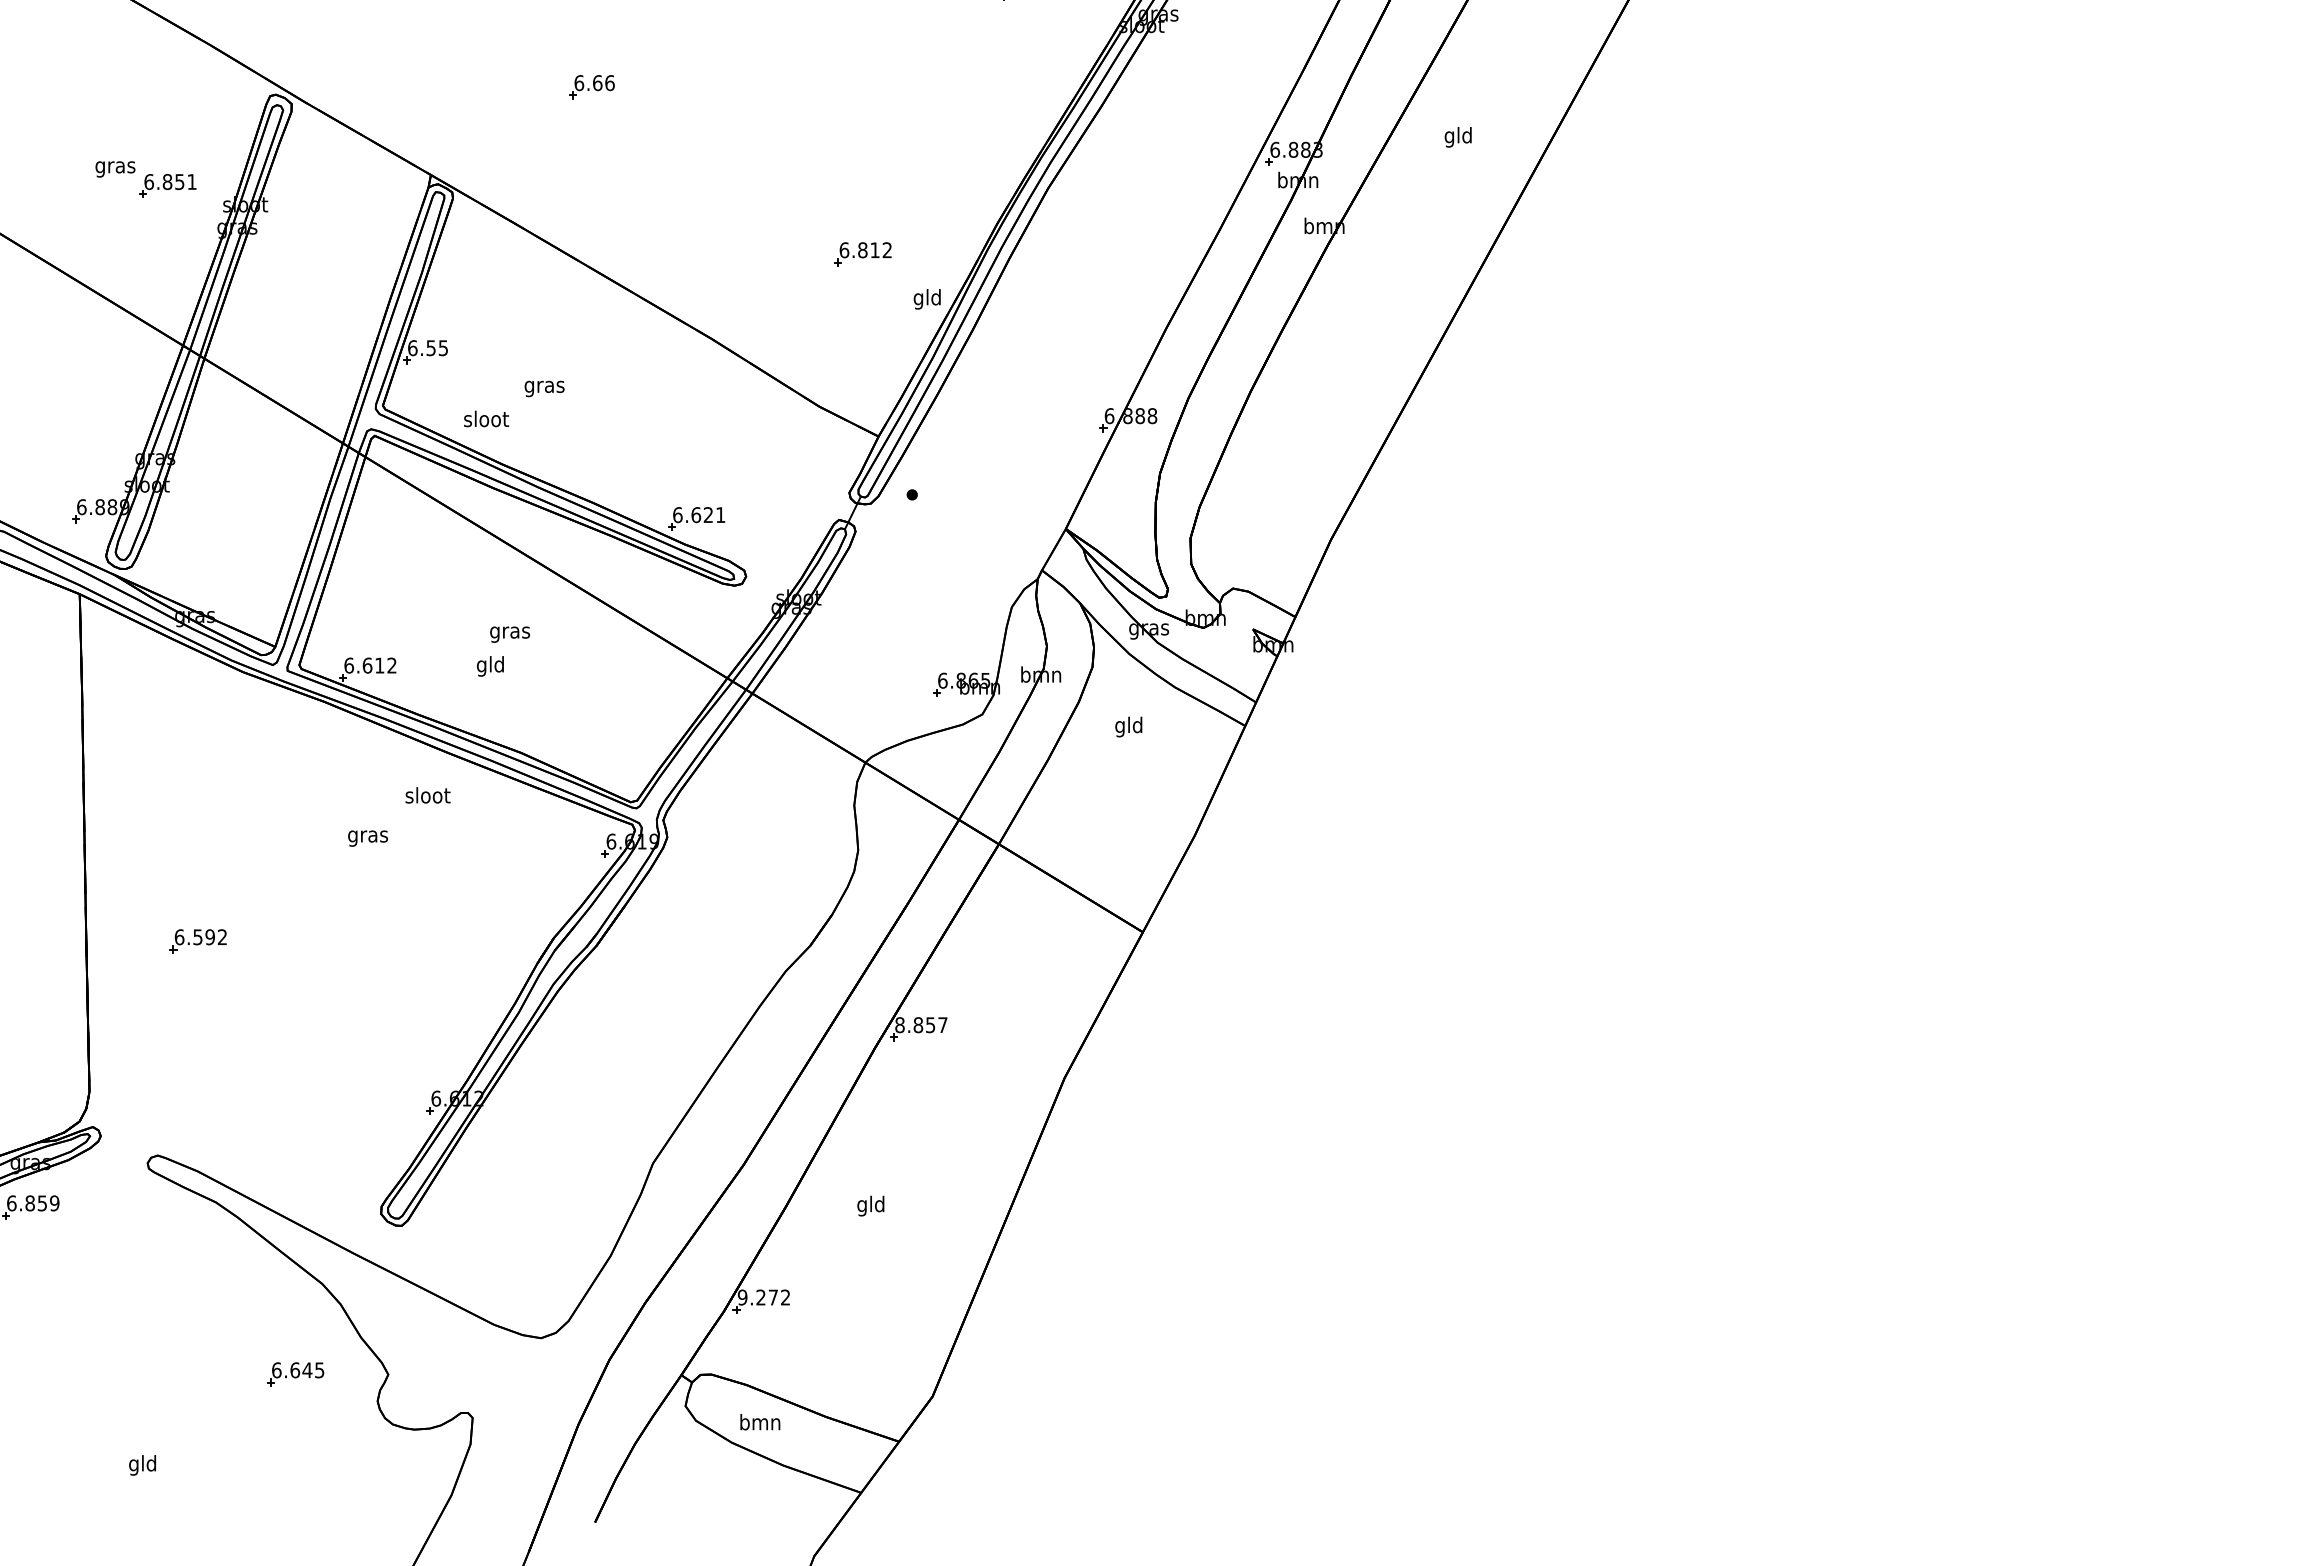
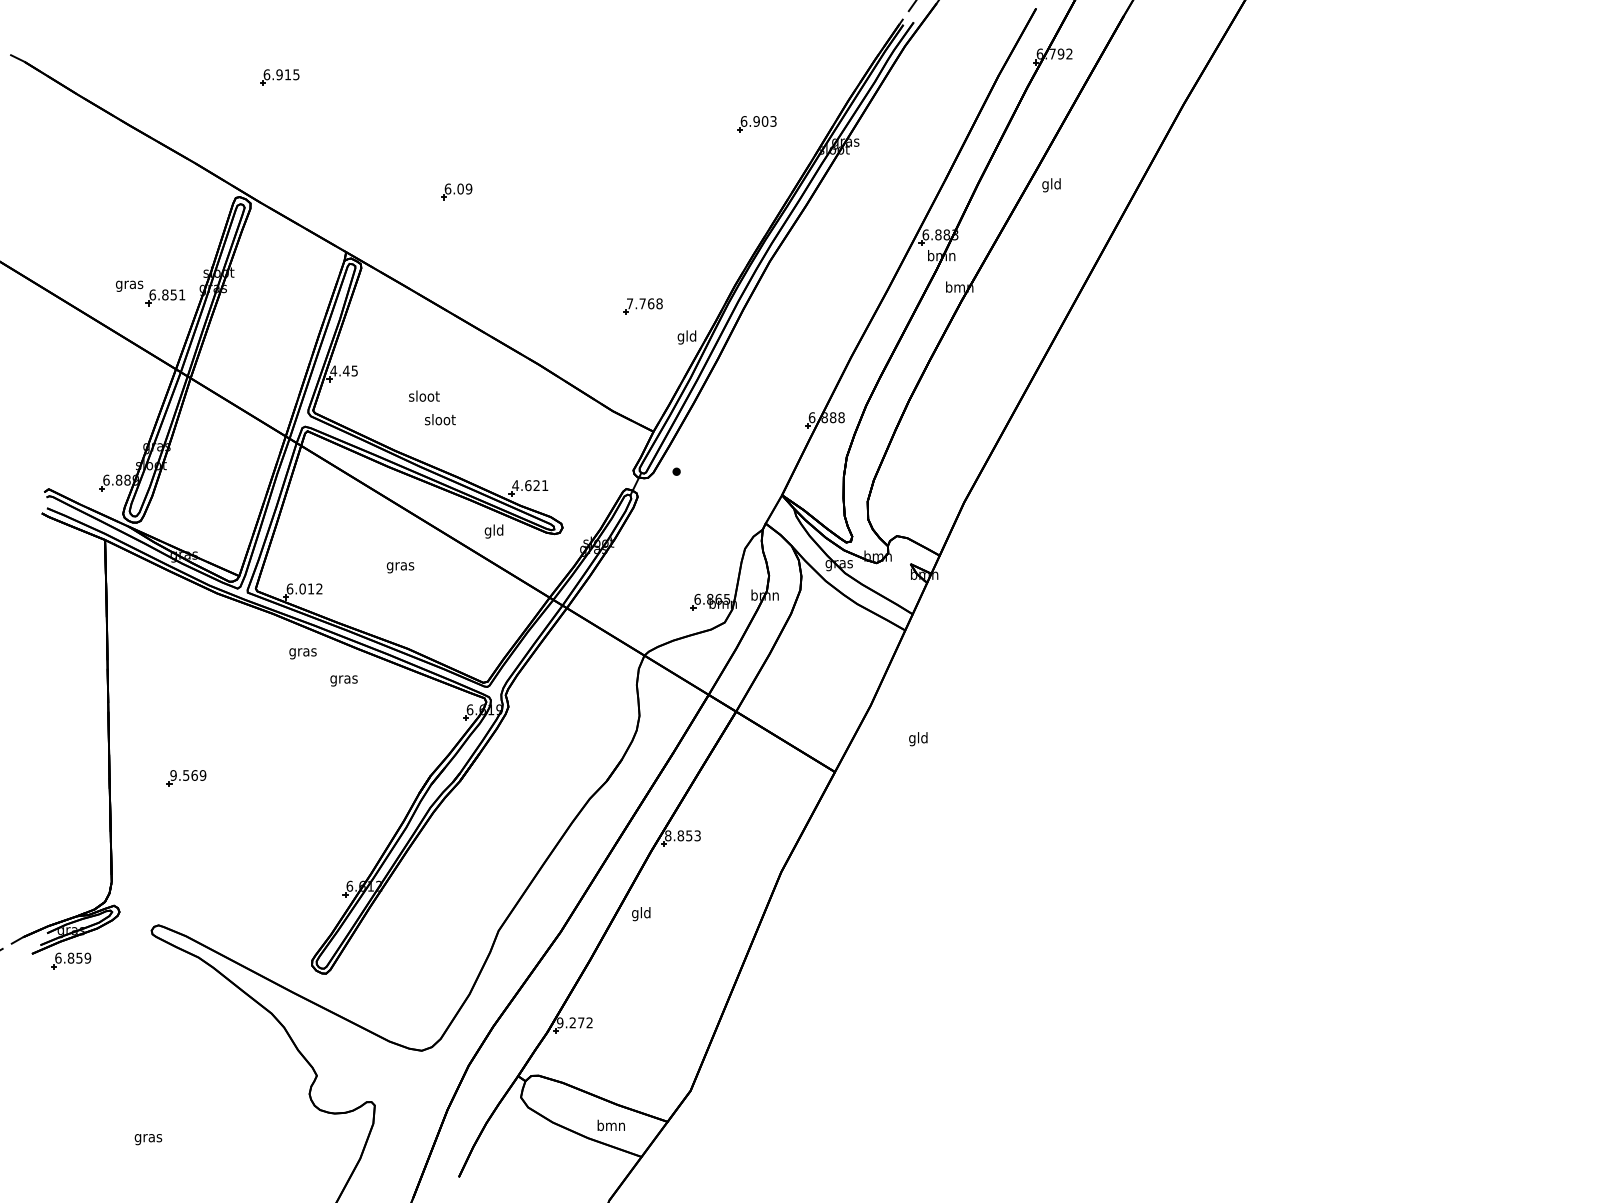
text: (603, 82) -> (464, 188), 6.66 -> 6.09
text: (1458, 137) -> (1051, 185), moved
part: (145, 179) -> (150, 293), moved
text: (865, 249) -> (644, 303), 6.812 -> 7.768
text: (421, 347) -> (339, 370), 6.55 -> 4.45
text: (545, 386) -> (424, 397), gras -> sloot
text: (486, 418) -> (440, 419), moved
text: (677, 514) -> (515, 485), 6.621 -> 4.621
text: (367, 664) -> (302, 588), 6.612 -> 6.012
text: (489, 666) -> (493, 531), moved
text: (1129, 727) -> (918, 739), moved
text: (427, 797) -> (343, 679), sloot -> gras
text: (367, 838) -> (302, 653), moved
text: (201, 937) -> (188, 775), 6.592 -> 9.569
text: (942, 1024) -> (697, 835), 8.857 -> 8.853
text: (871, 1206) -> (641, 914), moved
part: (294, 1374) -> (252, 1075), removed
text: (759, 1420) -> (610, 1124), moved
text: (143, 1465) -> (148, 1138), gld -> gras

